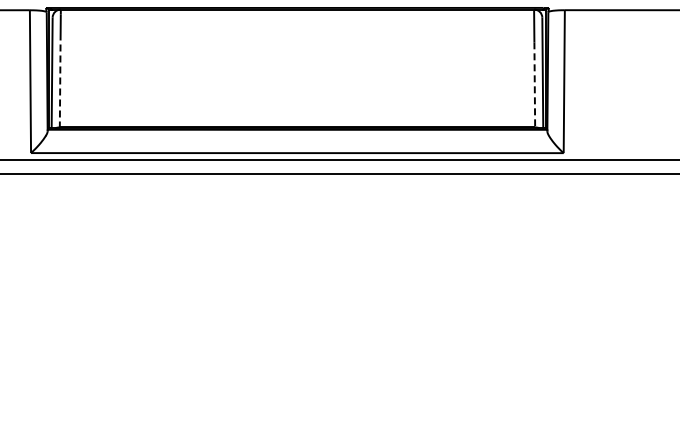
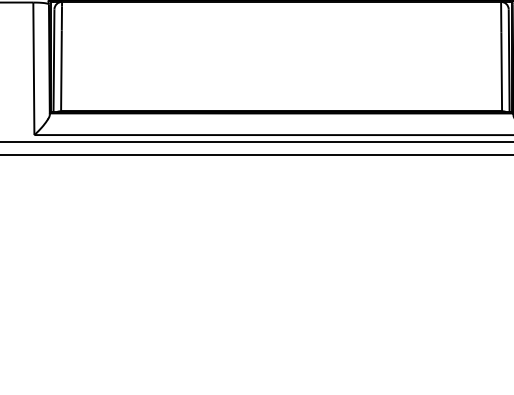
line: (60, 83) -> (61, 70), dashed -> solid
line: (534, 85) -> (501, 72), dashed -> solid

